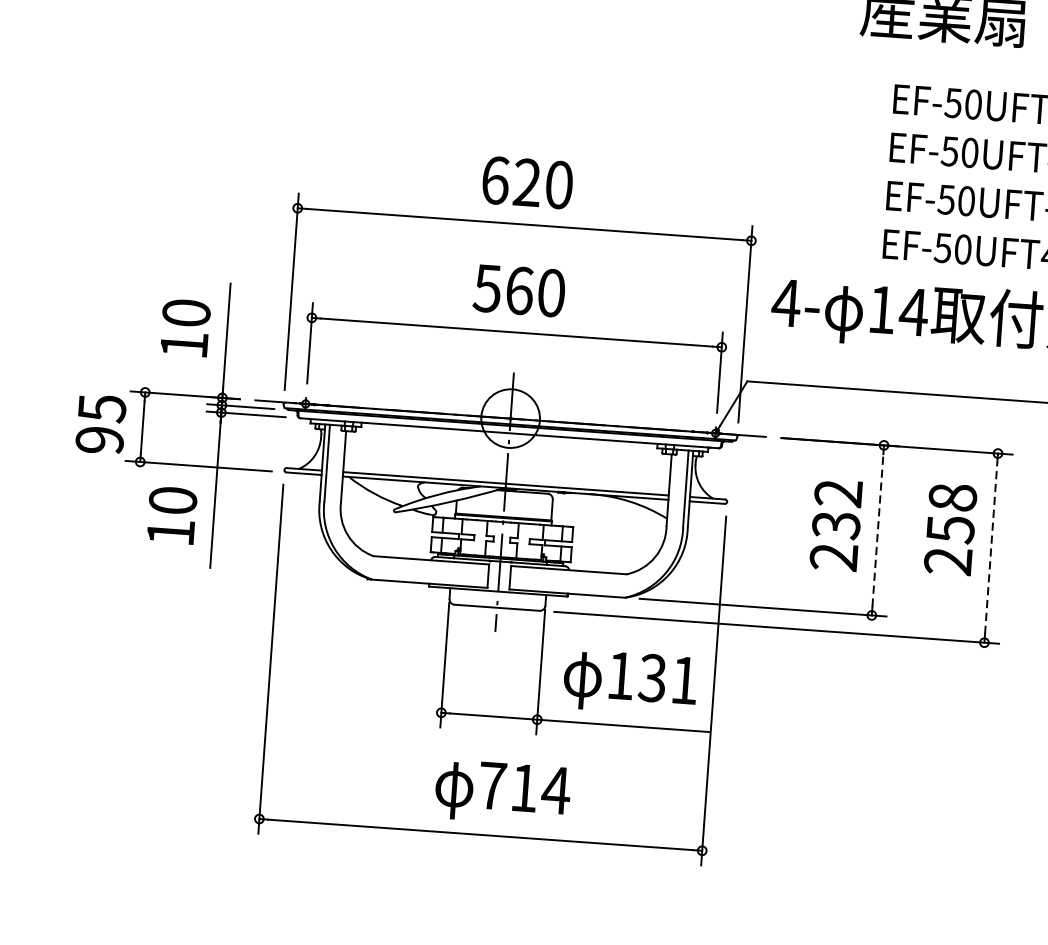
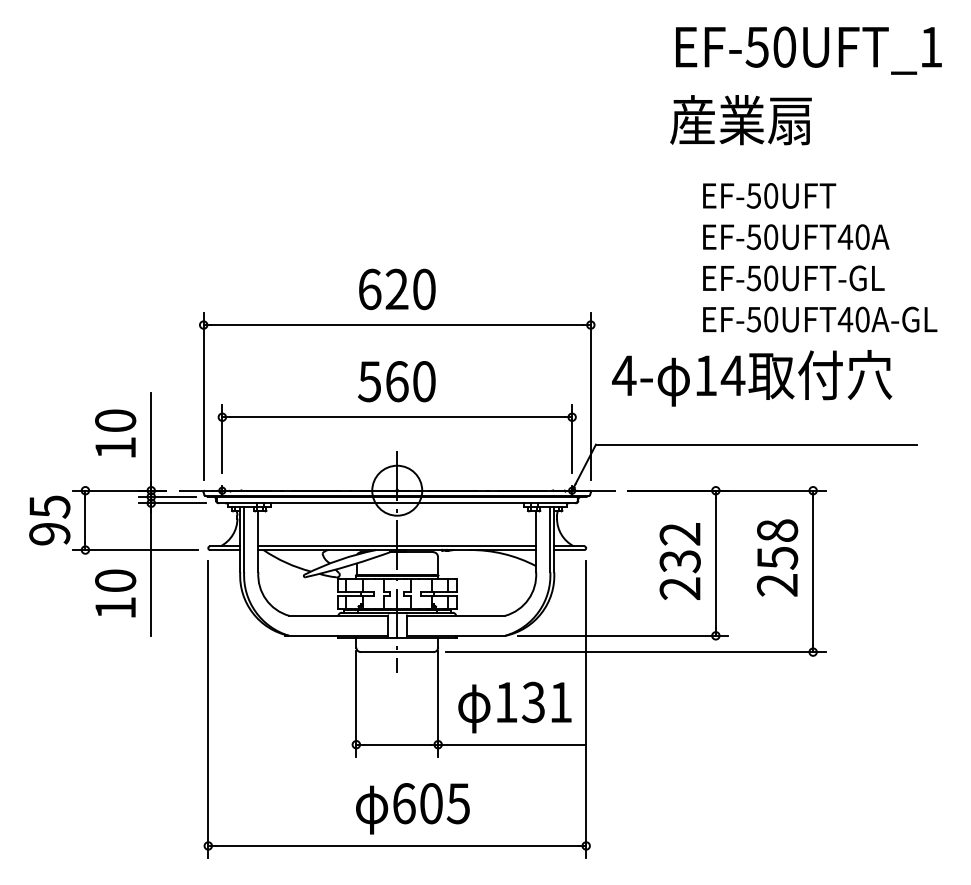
line: (877, 529) -> (715, 562), dashed -> solid
line: (991, 547) -> (813, 570), dashed -> solid
text: (524, 788) -> (431, 803), 714 -> 605

